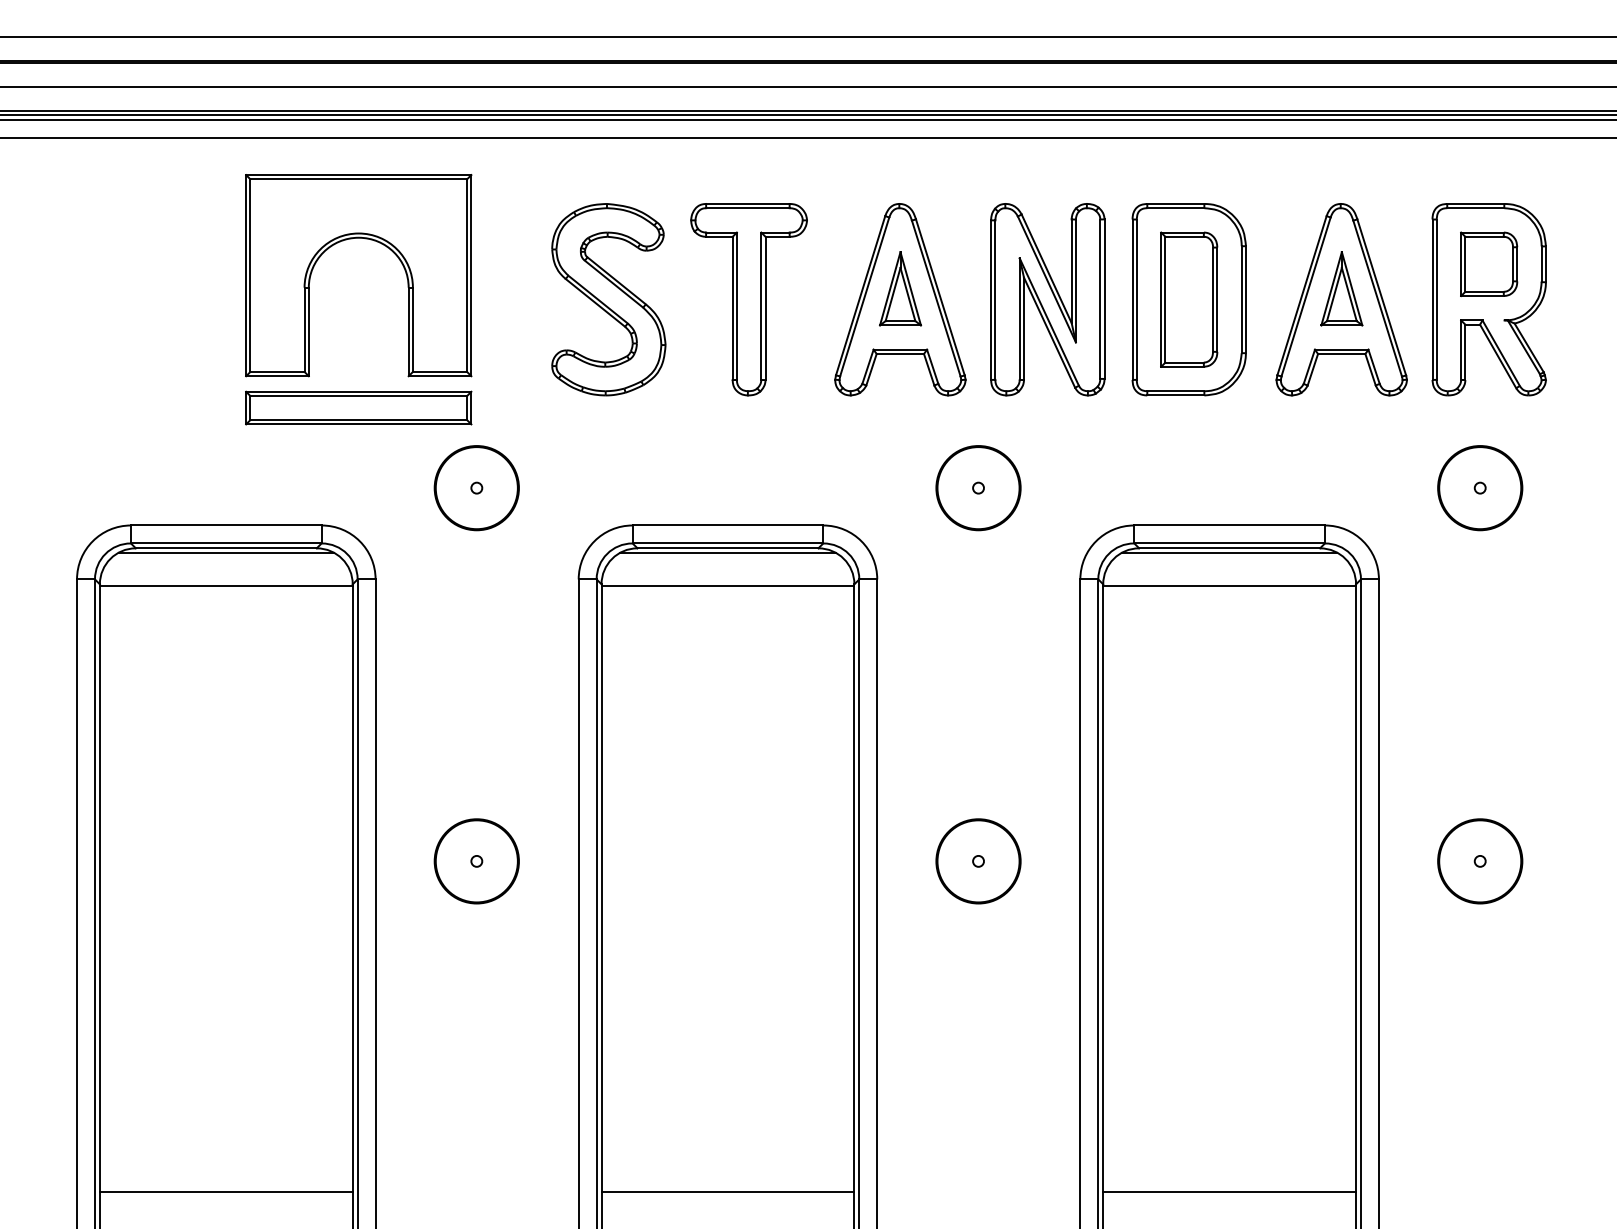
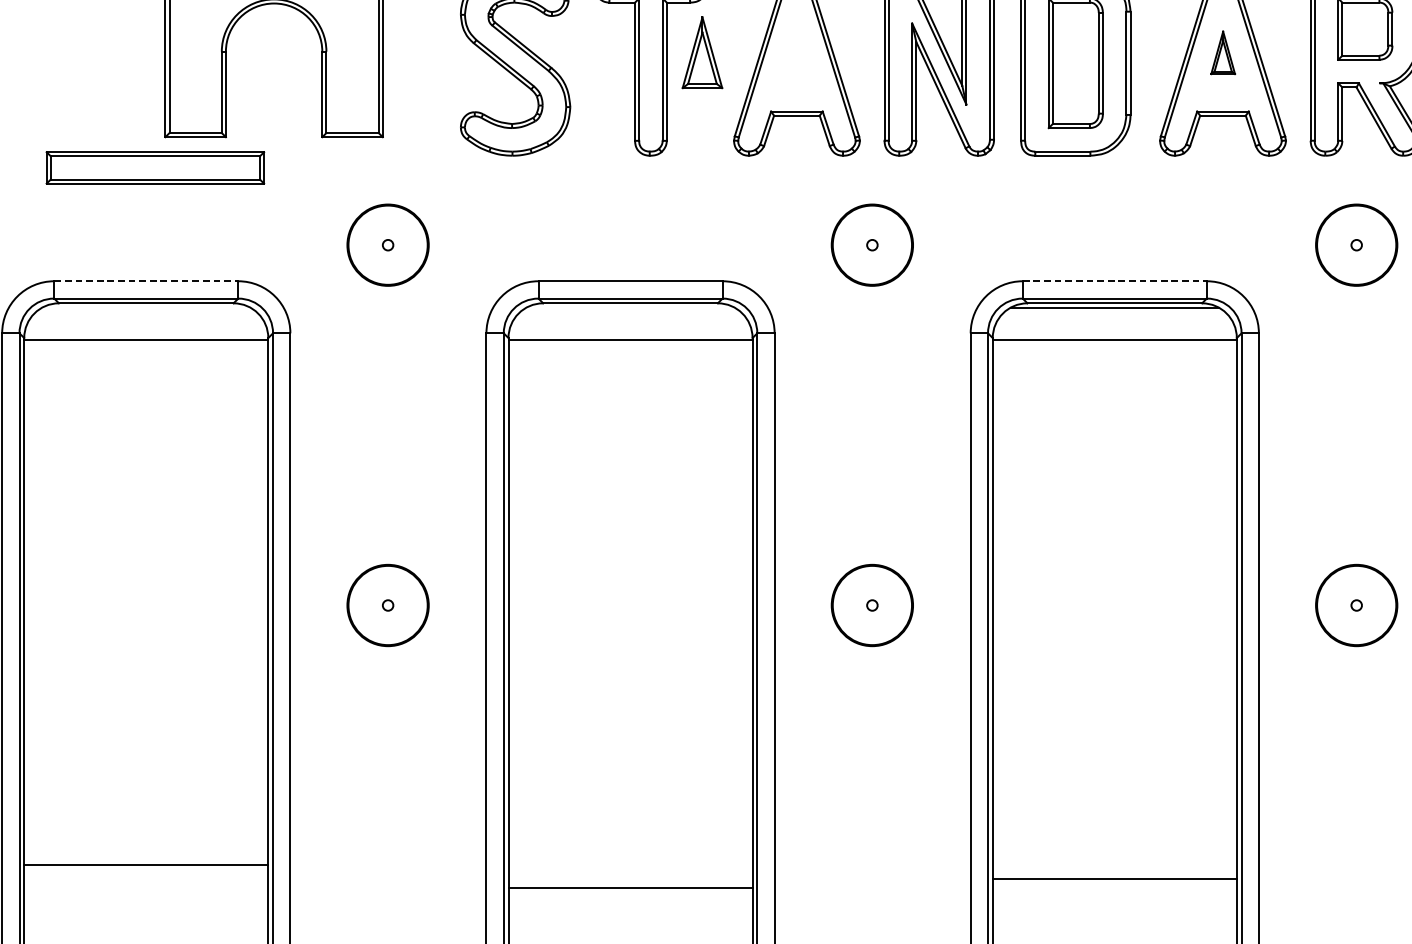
part: (900, 288) -> (702, 52), moved
part: (1341, 288) -> (1222, 52), size x0.6
part: (358, 407) -> (155, 167), moved
line: (226, 525) -> (146, 281), solid -> dashed
line: (1230, 525) -> (1115, 281), solid -> dashed
line: (225, 552) -> (145, 307), removed
line: (727, 552) -> (630, 307), removed
line: (225, 1192) -> (145, 865), moved
line: (727, 1192) -> (630, 888), moved
line: (1229, 1192) -> (1114, 879), moved

